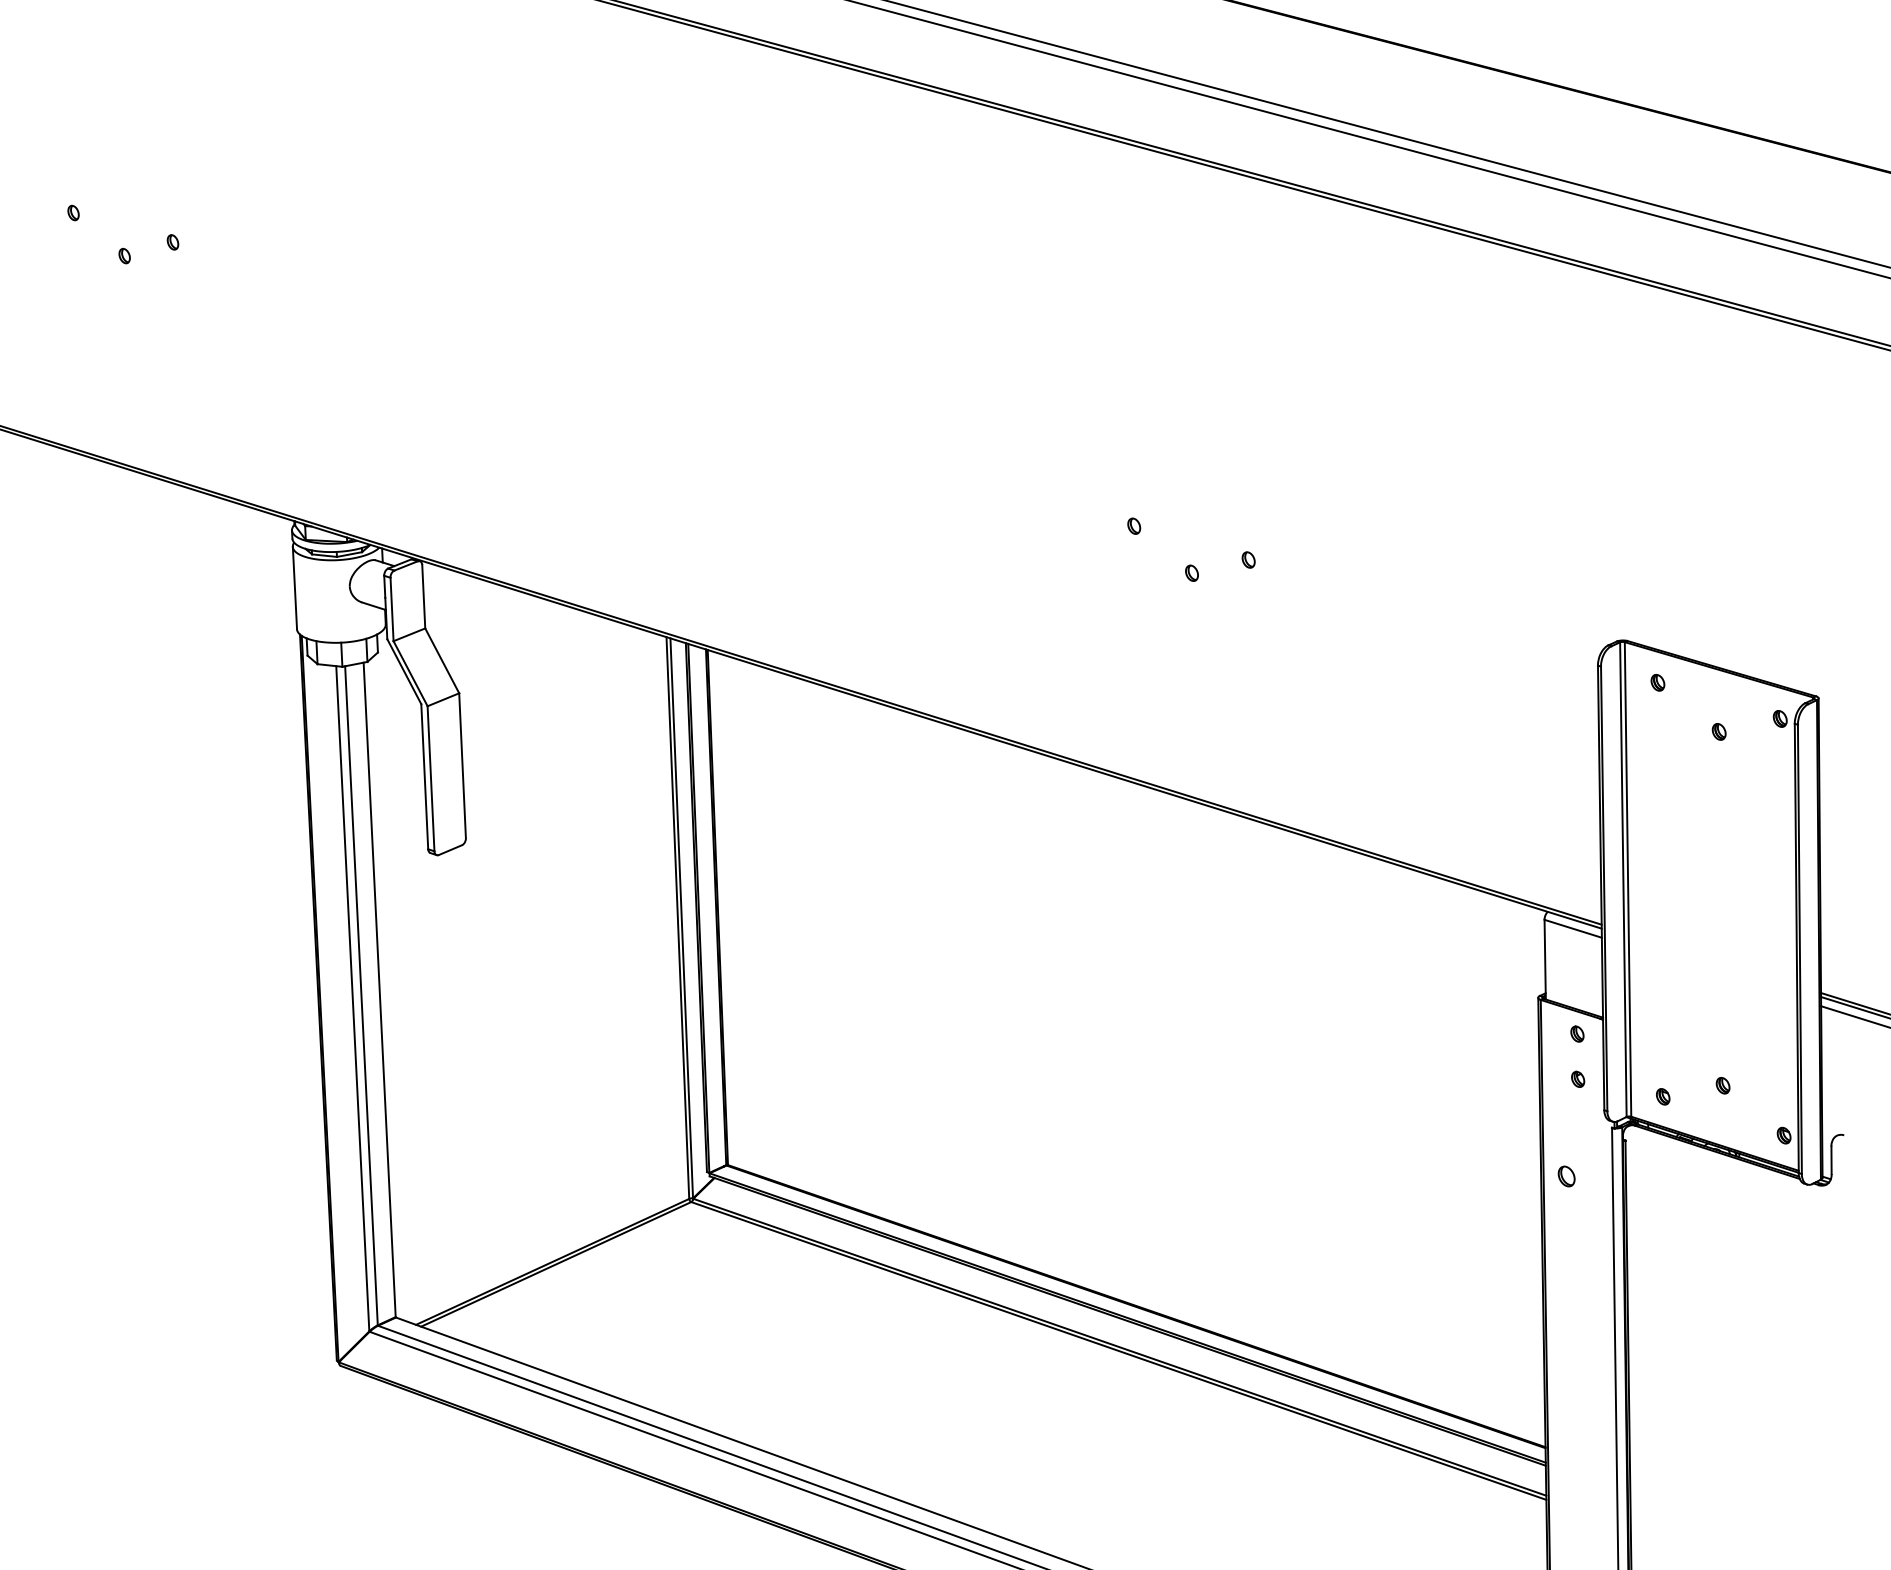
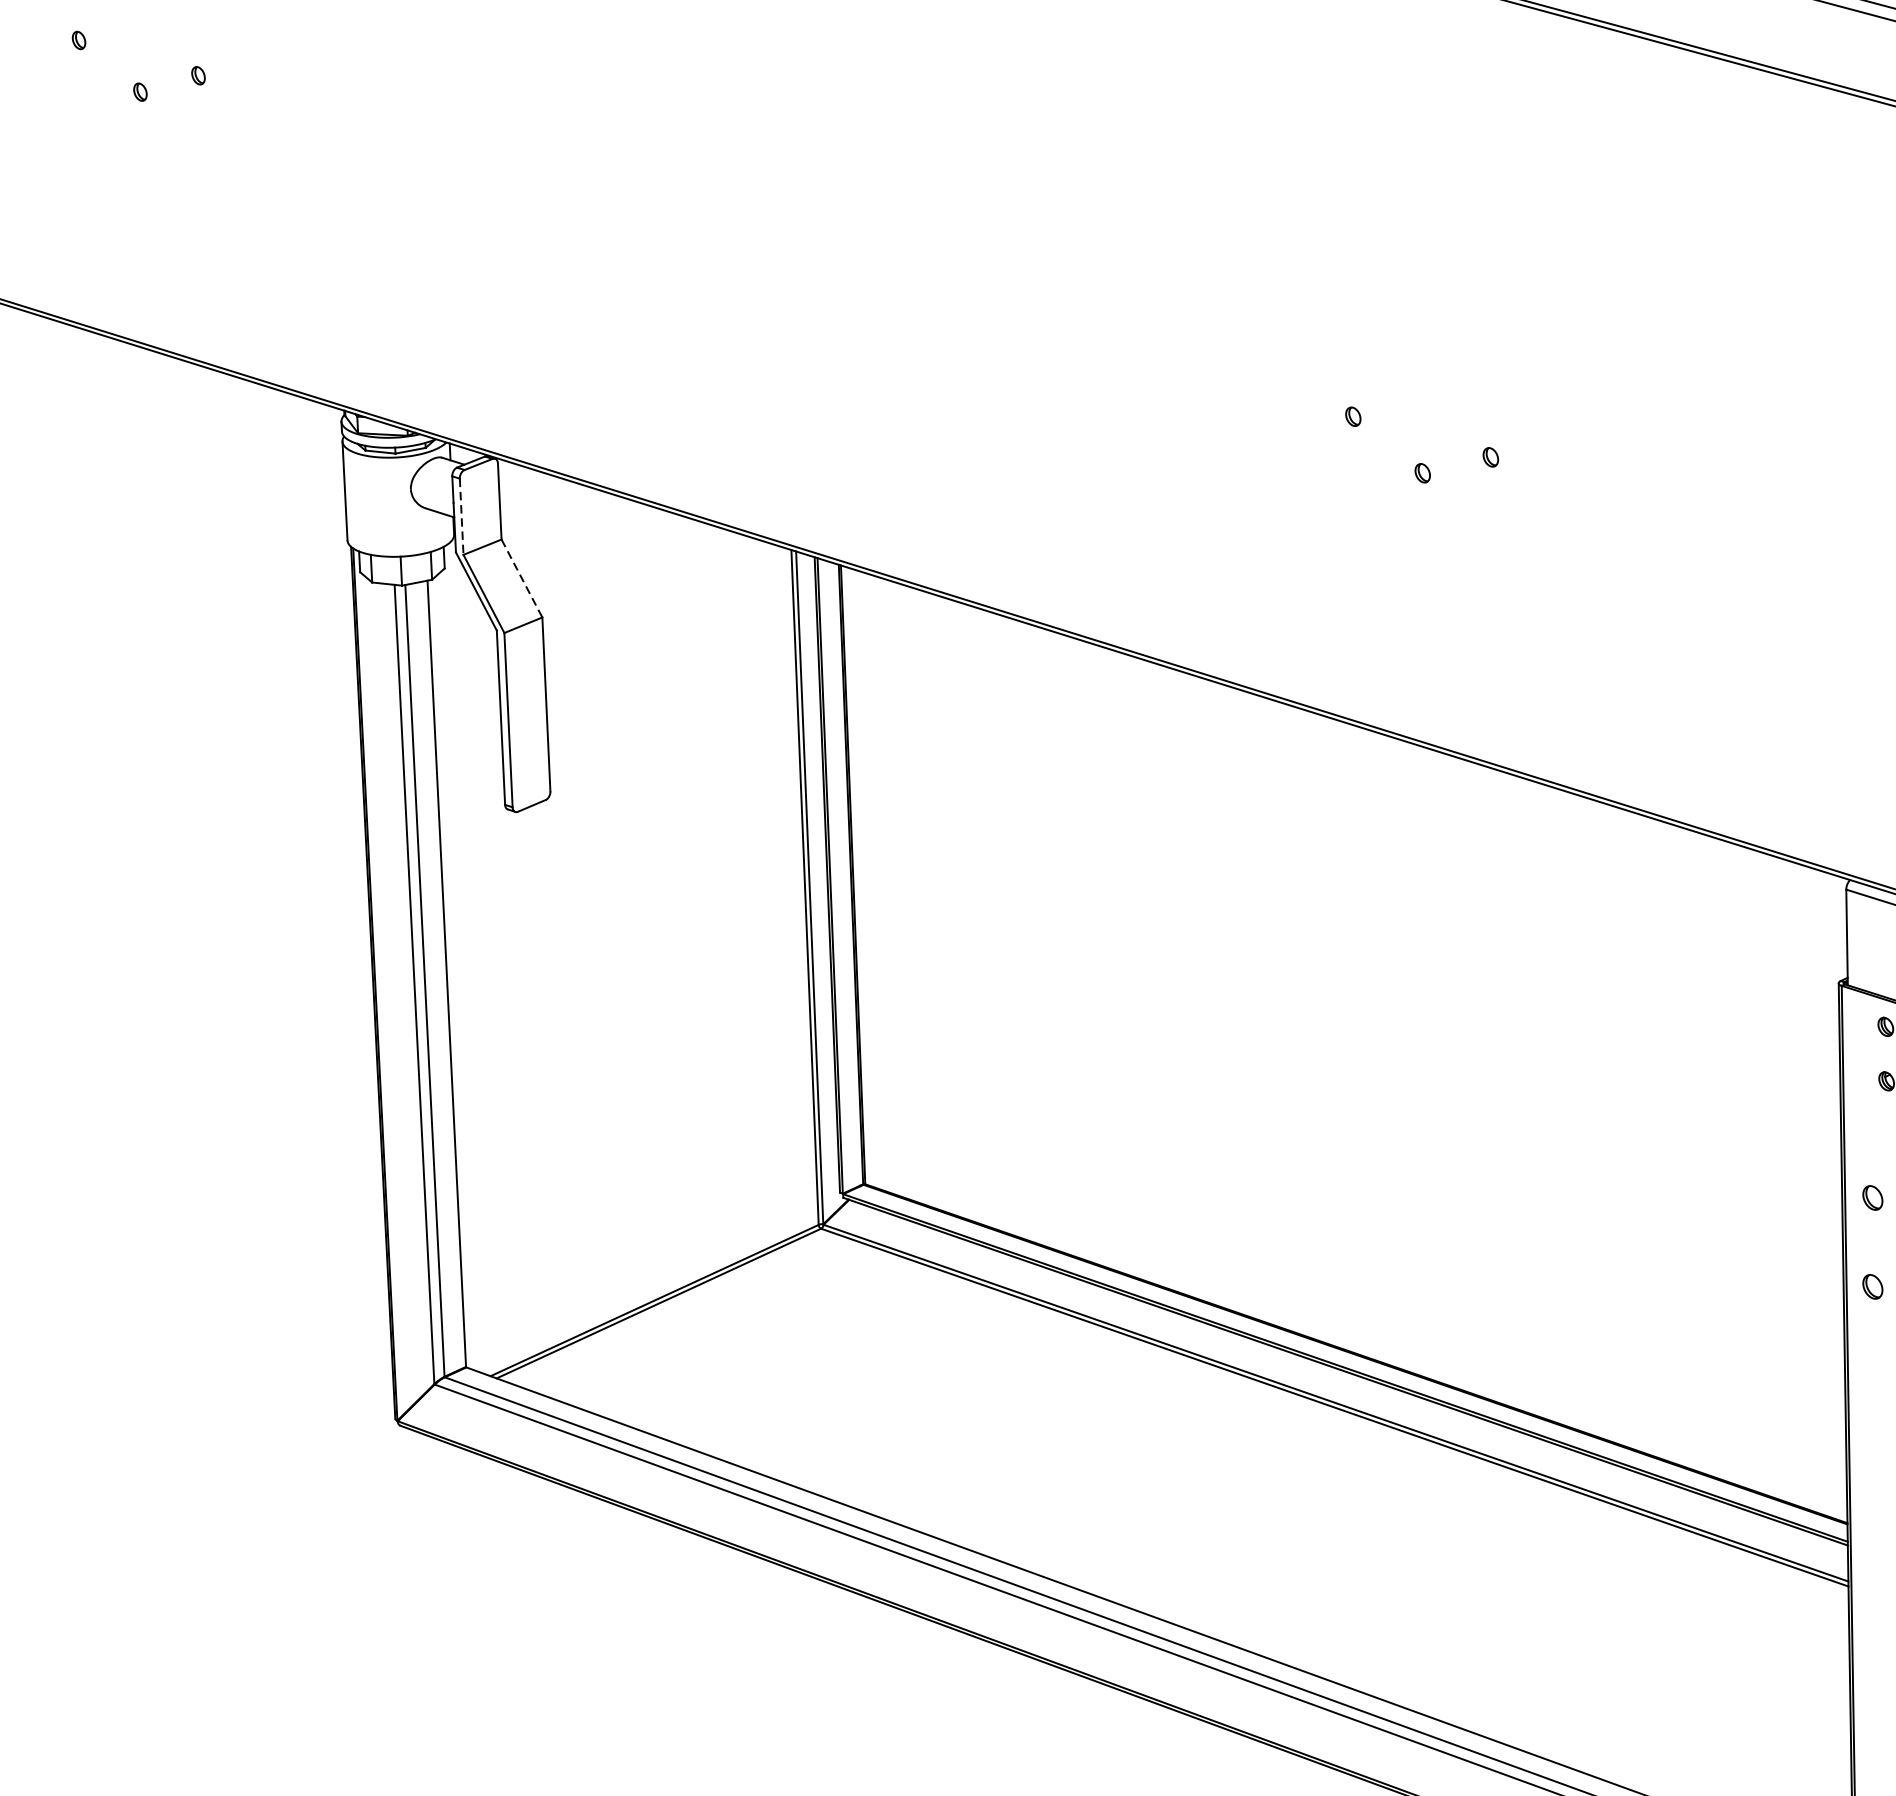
line: (392, 609) -> (462, 516), solid -> dashed
line: (442, 660) -> (522, 578), solid -> dashed
part: (1566, 1250) -> (1872, 1286), added

